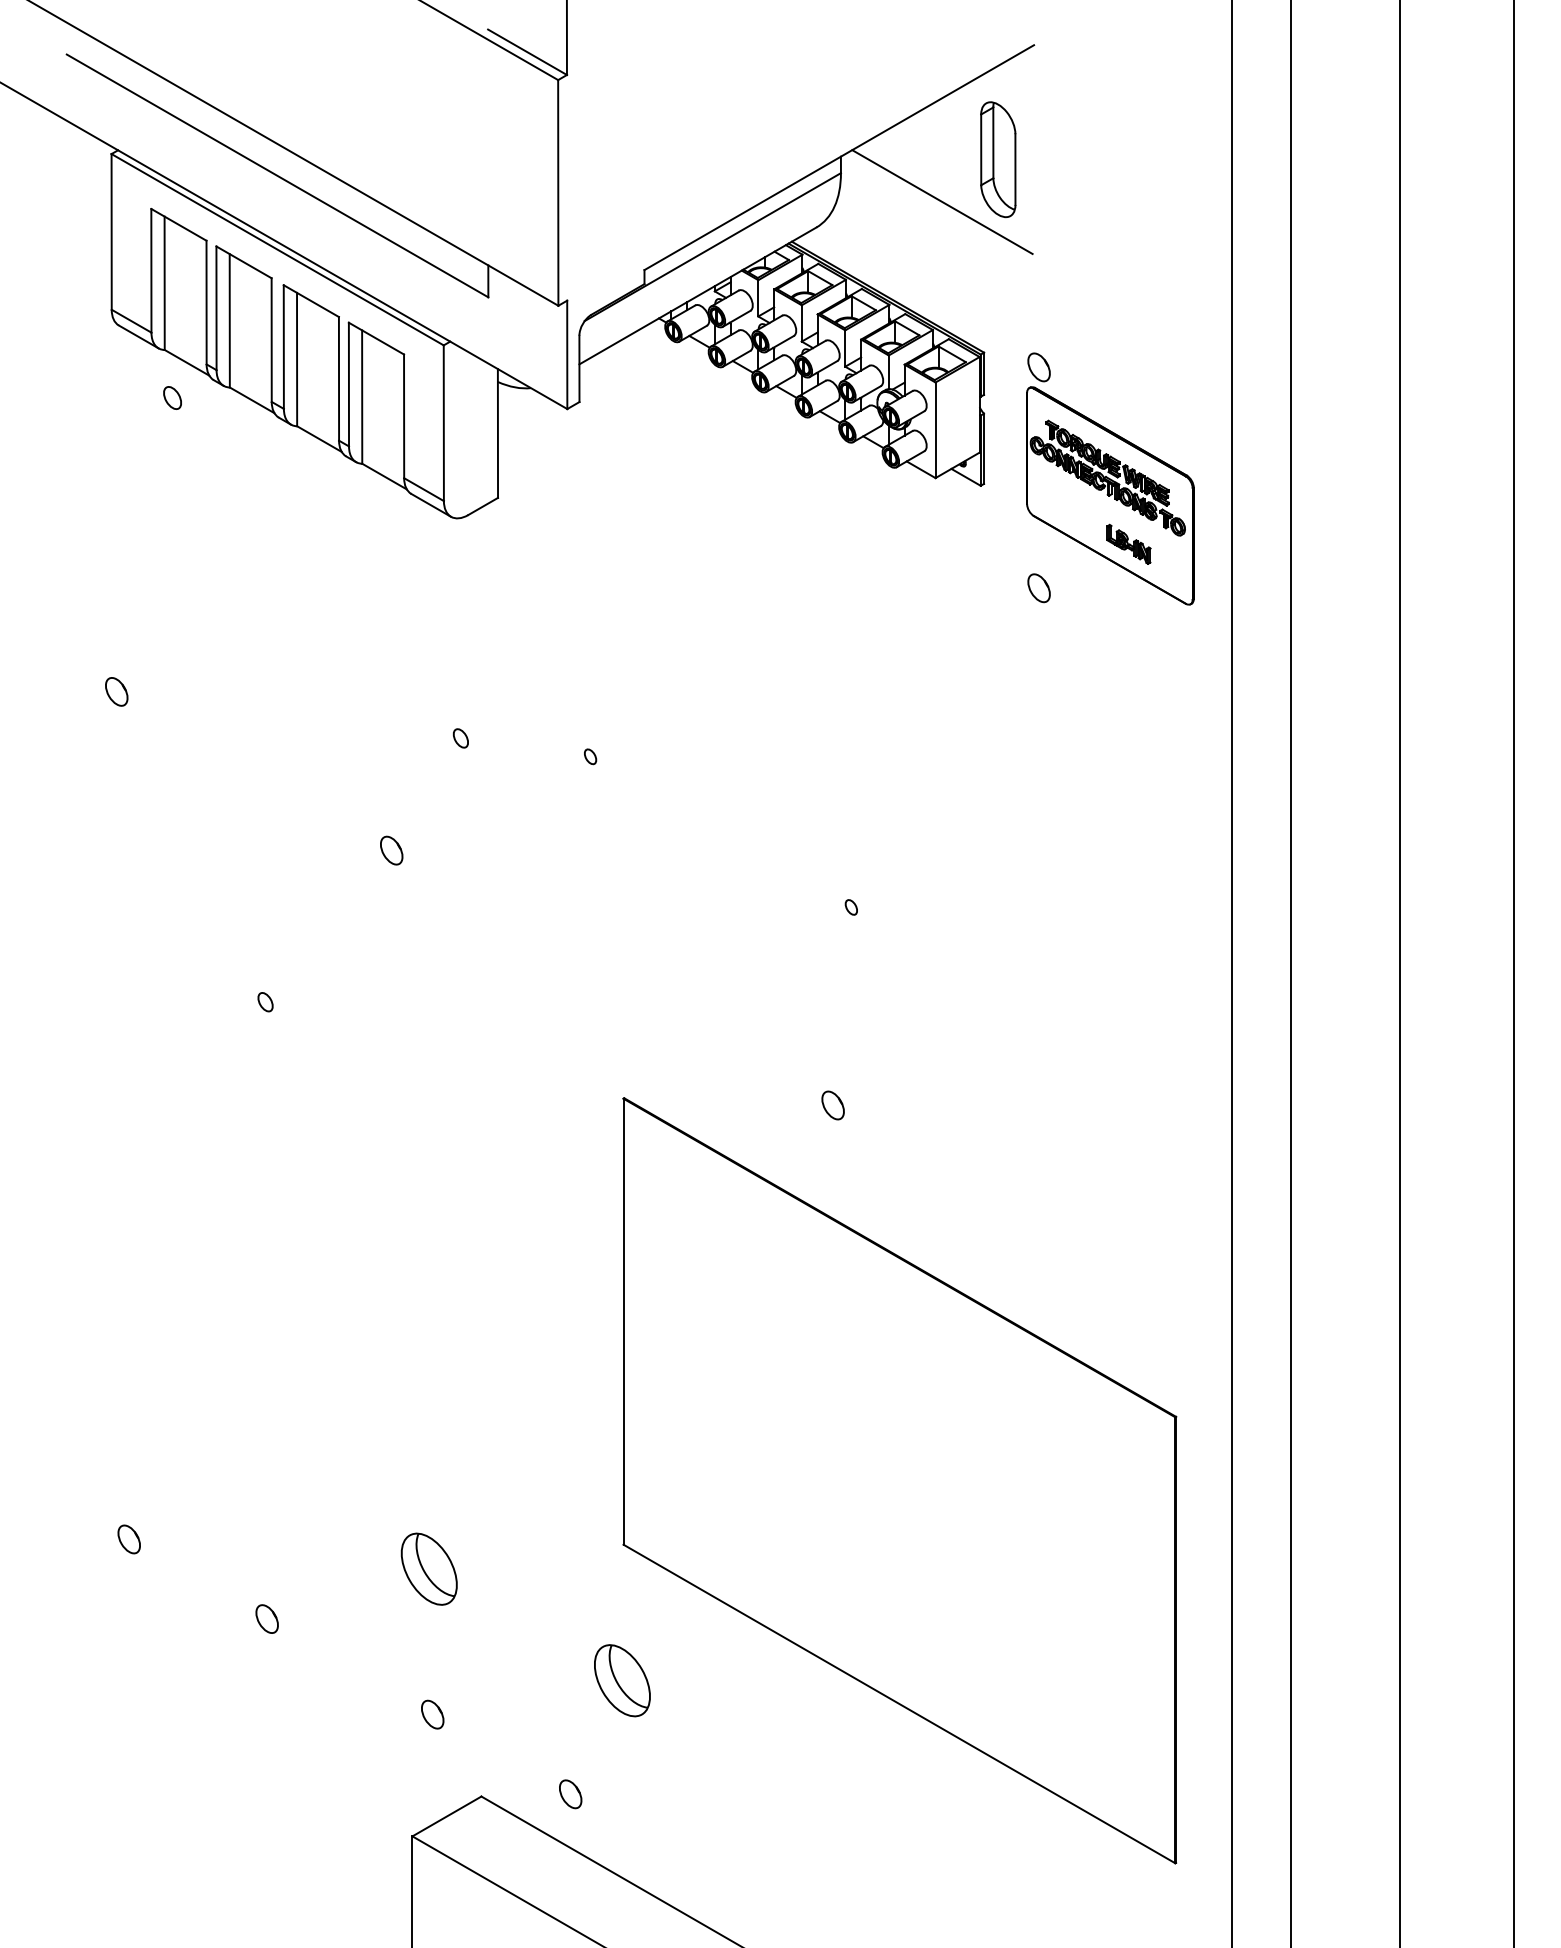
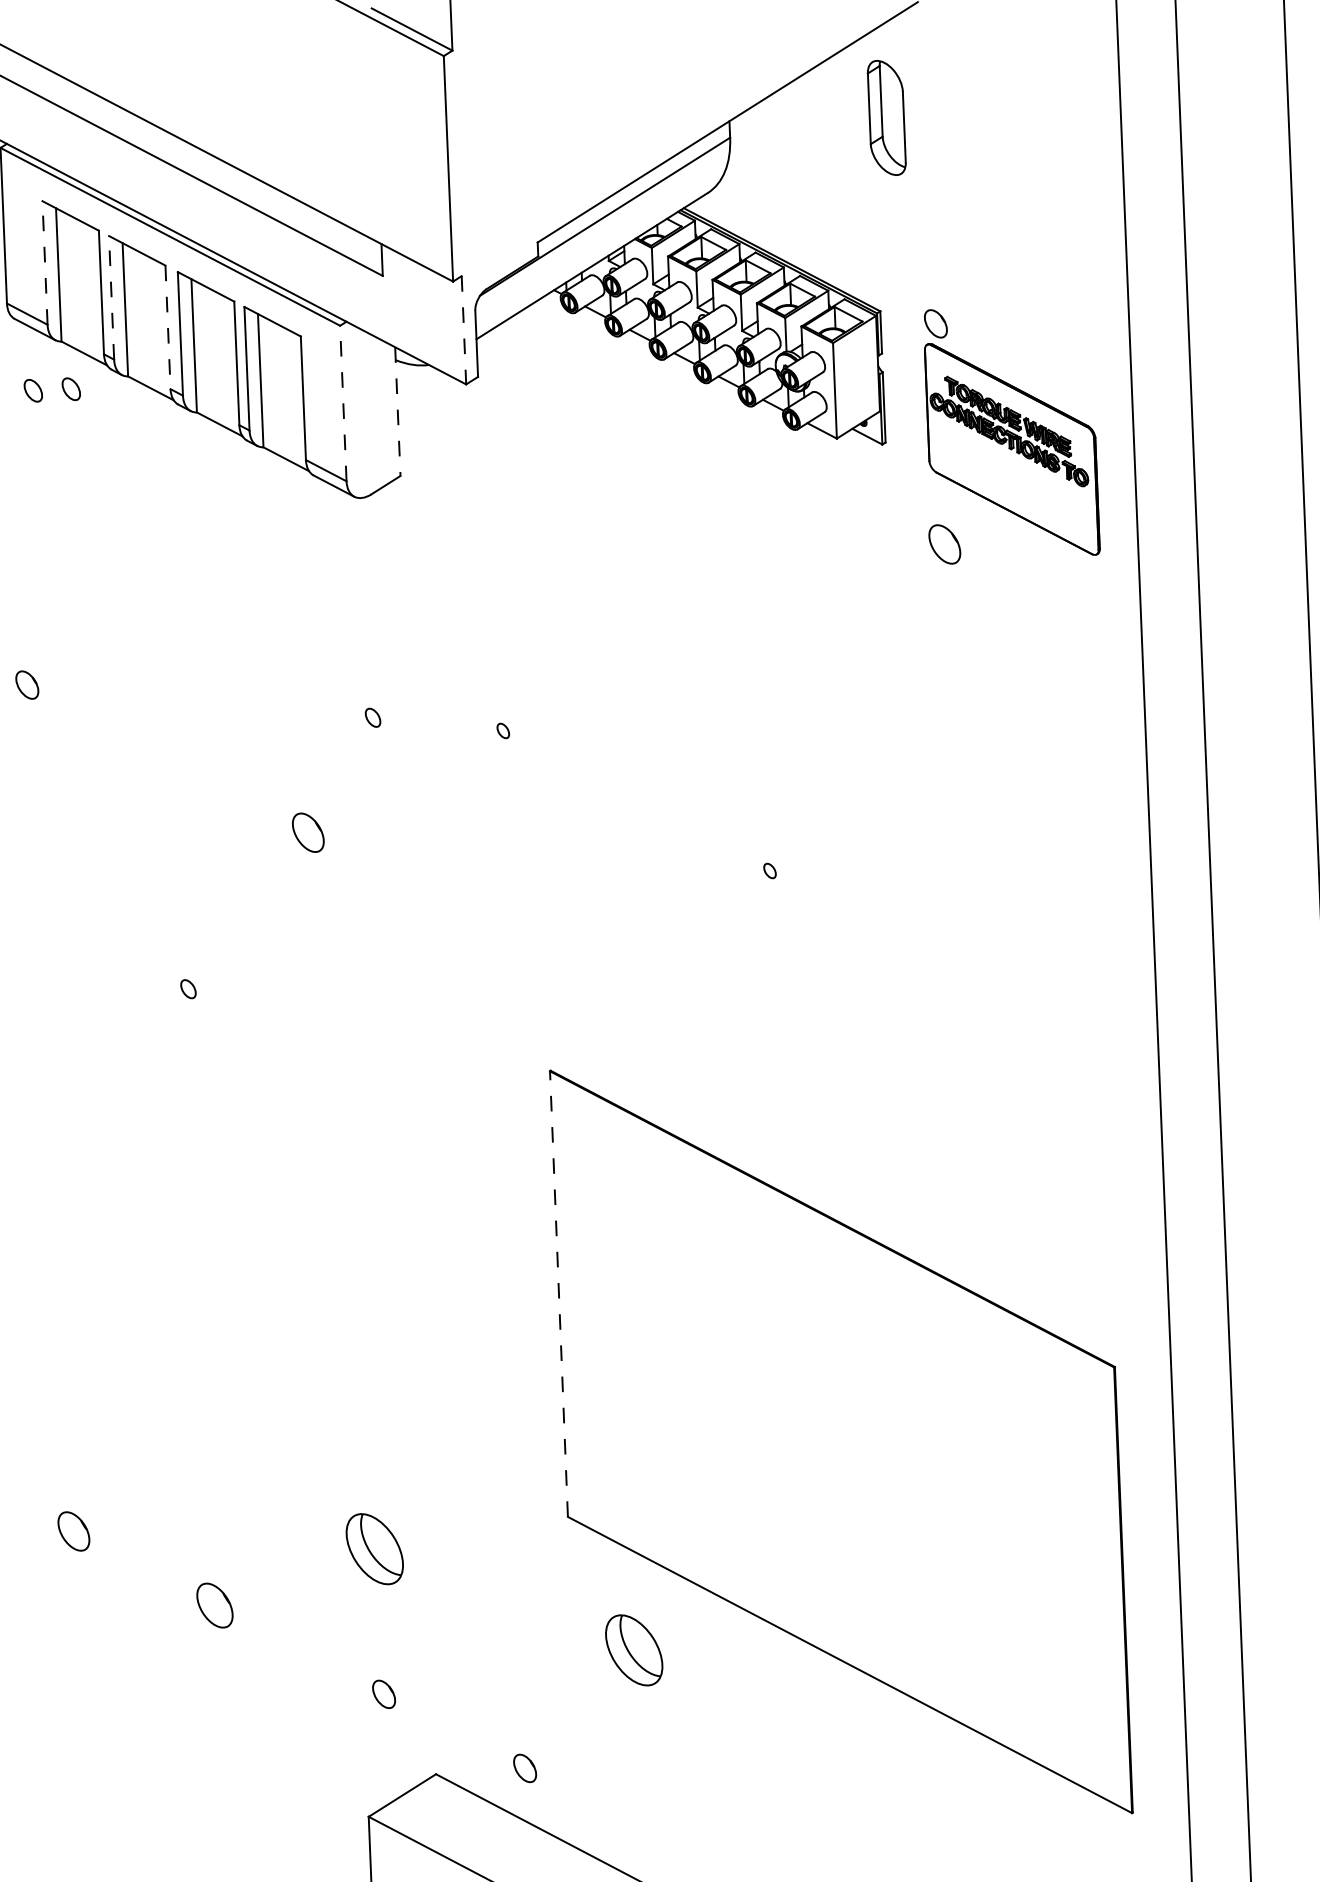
line: (942, 202) -> (832, 162), removed
line: (151, 270) -> (45, 262), solid -> dashed
line: (216, 308) -> (111, 298), solid -> dashed
line: (271, 340) -> (167, 327), solid -> dashed
line: (567, 355) -> (464, 330), solid -> dashed
part: (134, 397) -> (33, 390), added
line: (443, 423) -> (343, 403), solid -> dashed
line: (497, 433) -> (397, 411), solid -> dashed
part: (1128, 543) -> (1032, 496), removed
part: (1038, 588) -> (944, 544), size x1.4
part: (391, 850) -> (308, 832), size x1.4
part: (832, 1105) -> (759, 1069), removed
line: (623, 1321) -> (558, 1293), solid -> dashed
part: (128, 1539) -> (73, 1531), size x1.4
part: (266, 1618) -> (214, 1604), size x1.6
part: (622, 1680) -> (634, 1650), moved

